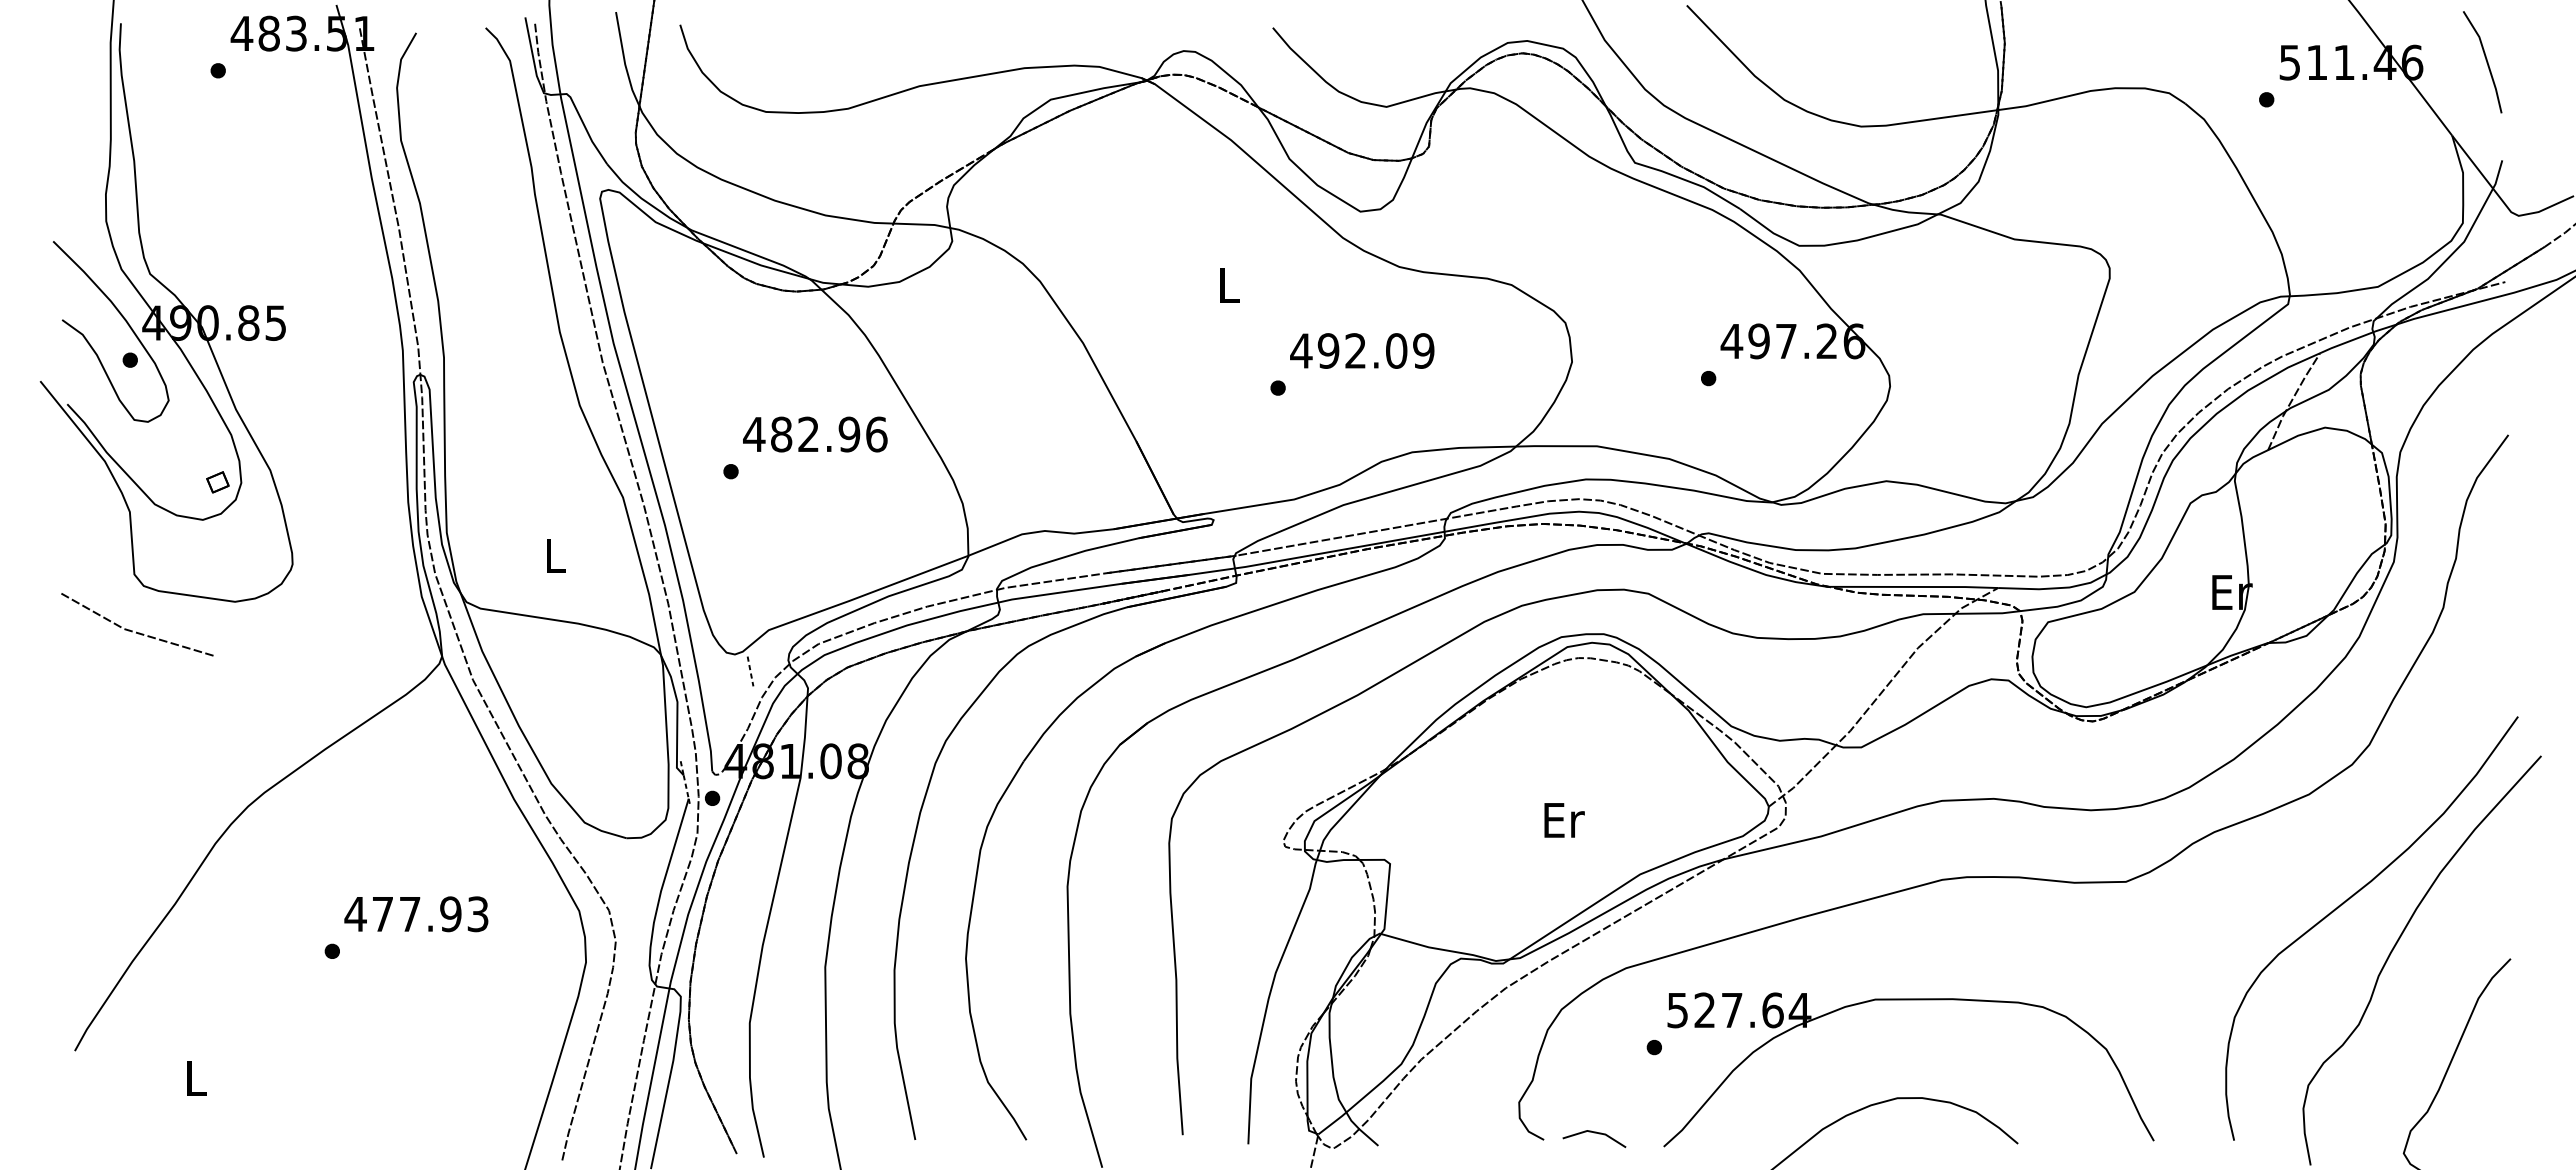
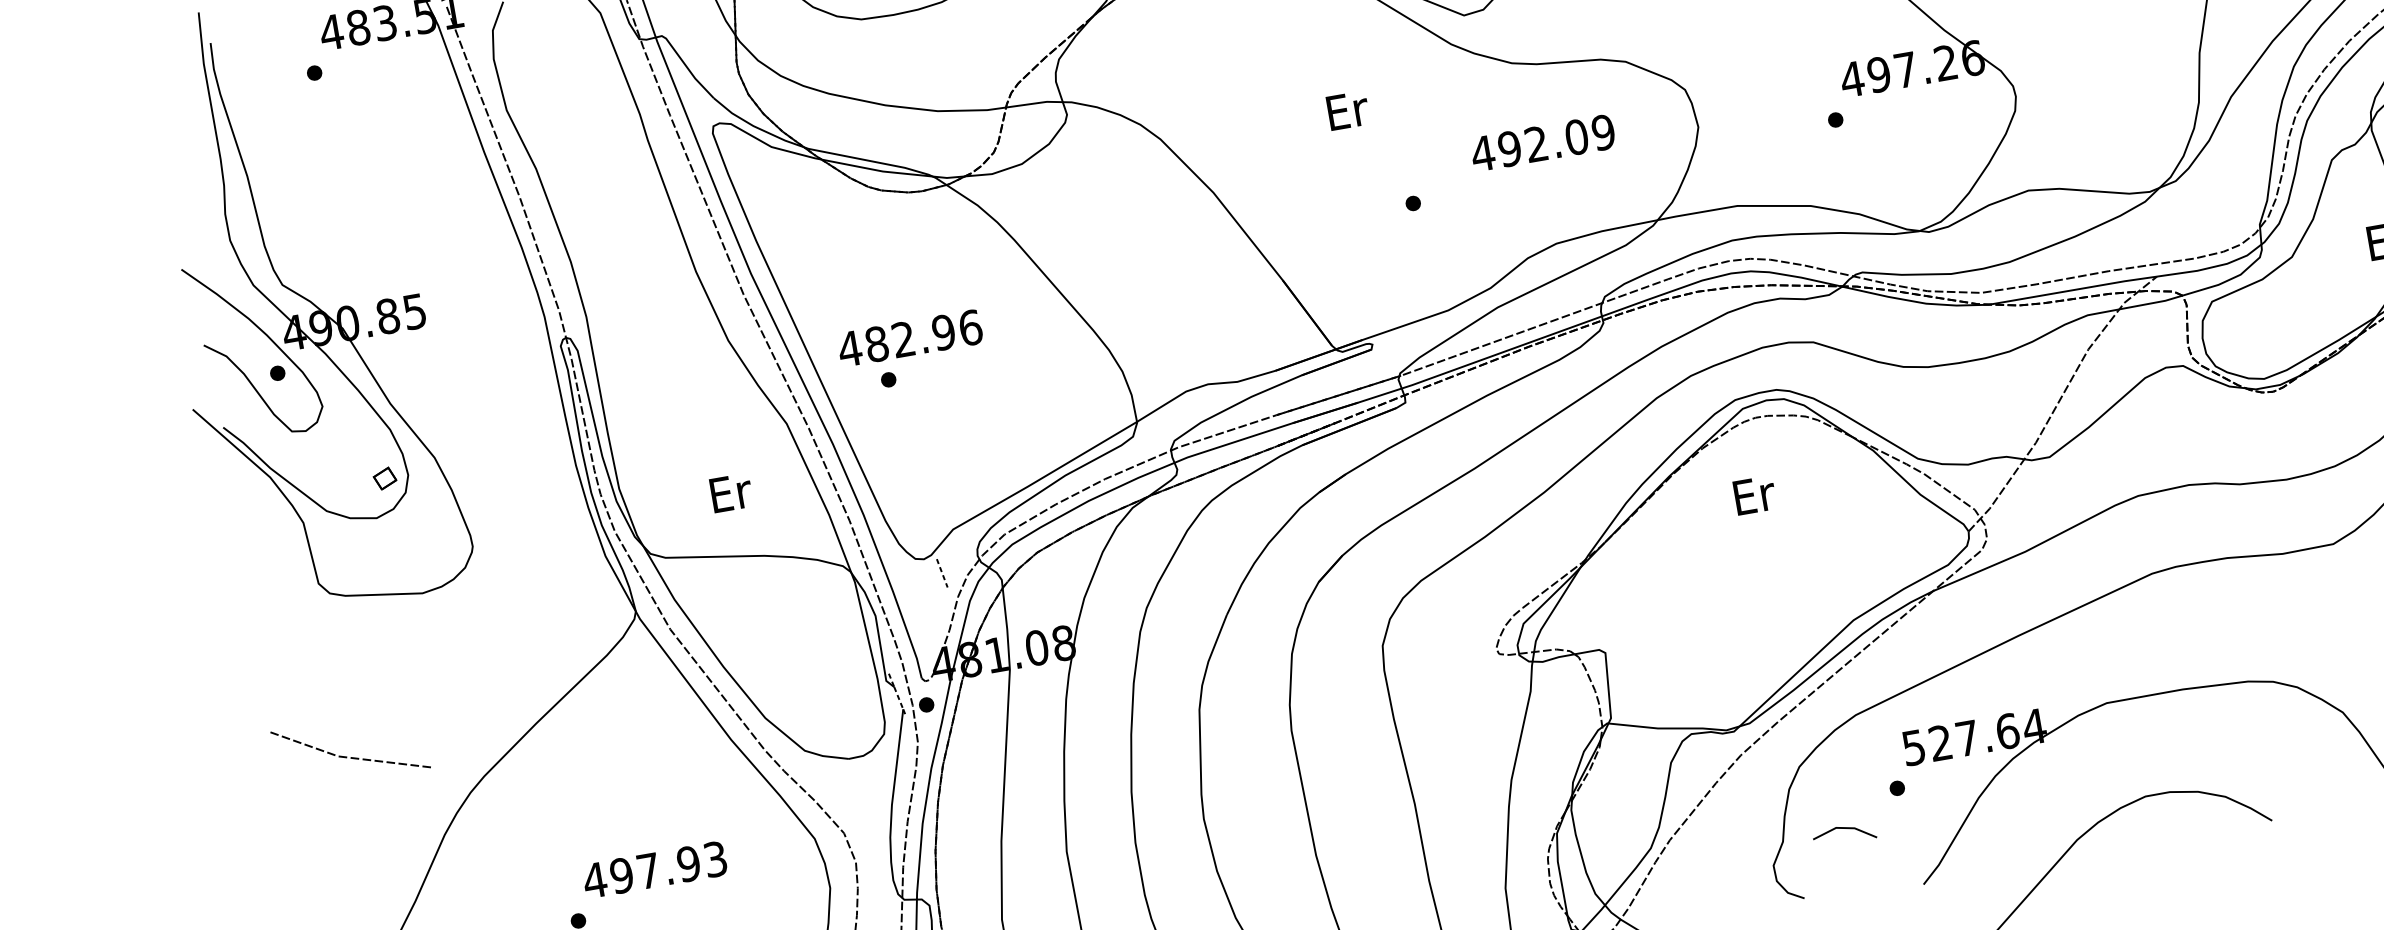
text: (1230, 285) -> (1348, 110), L -> Er
text: (1362, 350) -> (1543, 142), moved
text: (815, 434) -> (910, 338), moved
text: (556, 555) -> (731, 492), L -> Er
line: (136, 631) -> (350, 756), moved
text: (1564, 820) -> (1754, 495), moved
text: (382, 914) -> (621, 876), 477.93 -> 497.93
line: (1594, 1133) -> (1843, 829), moved

